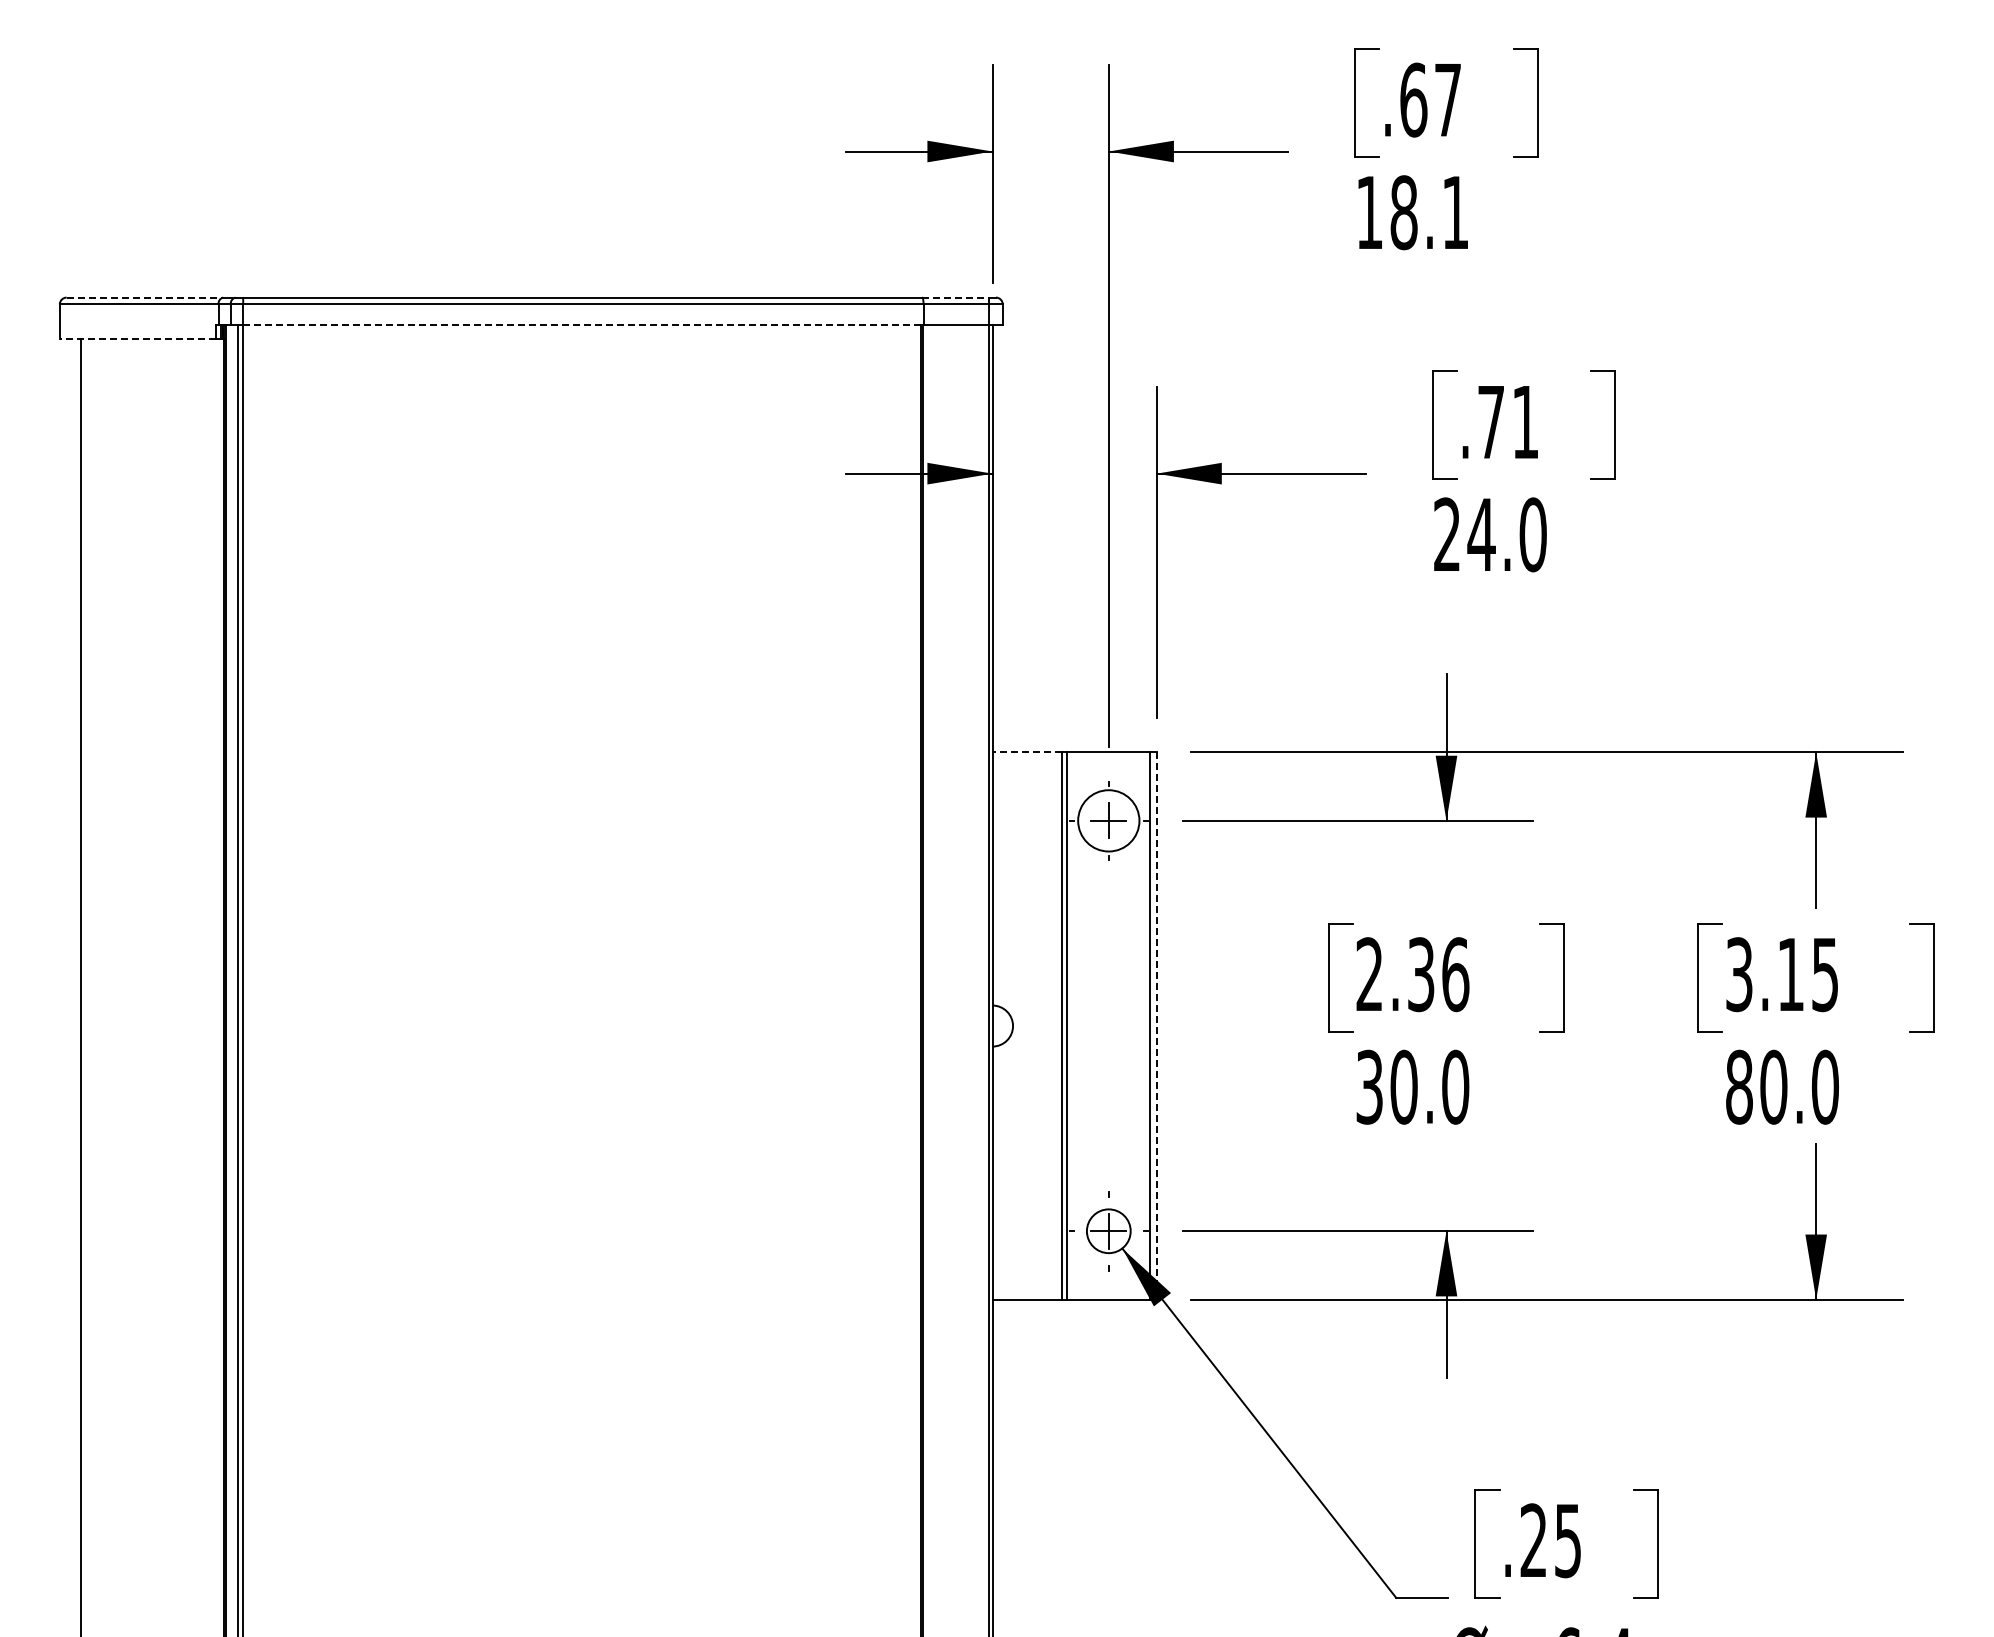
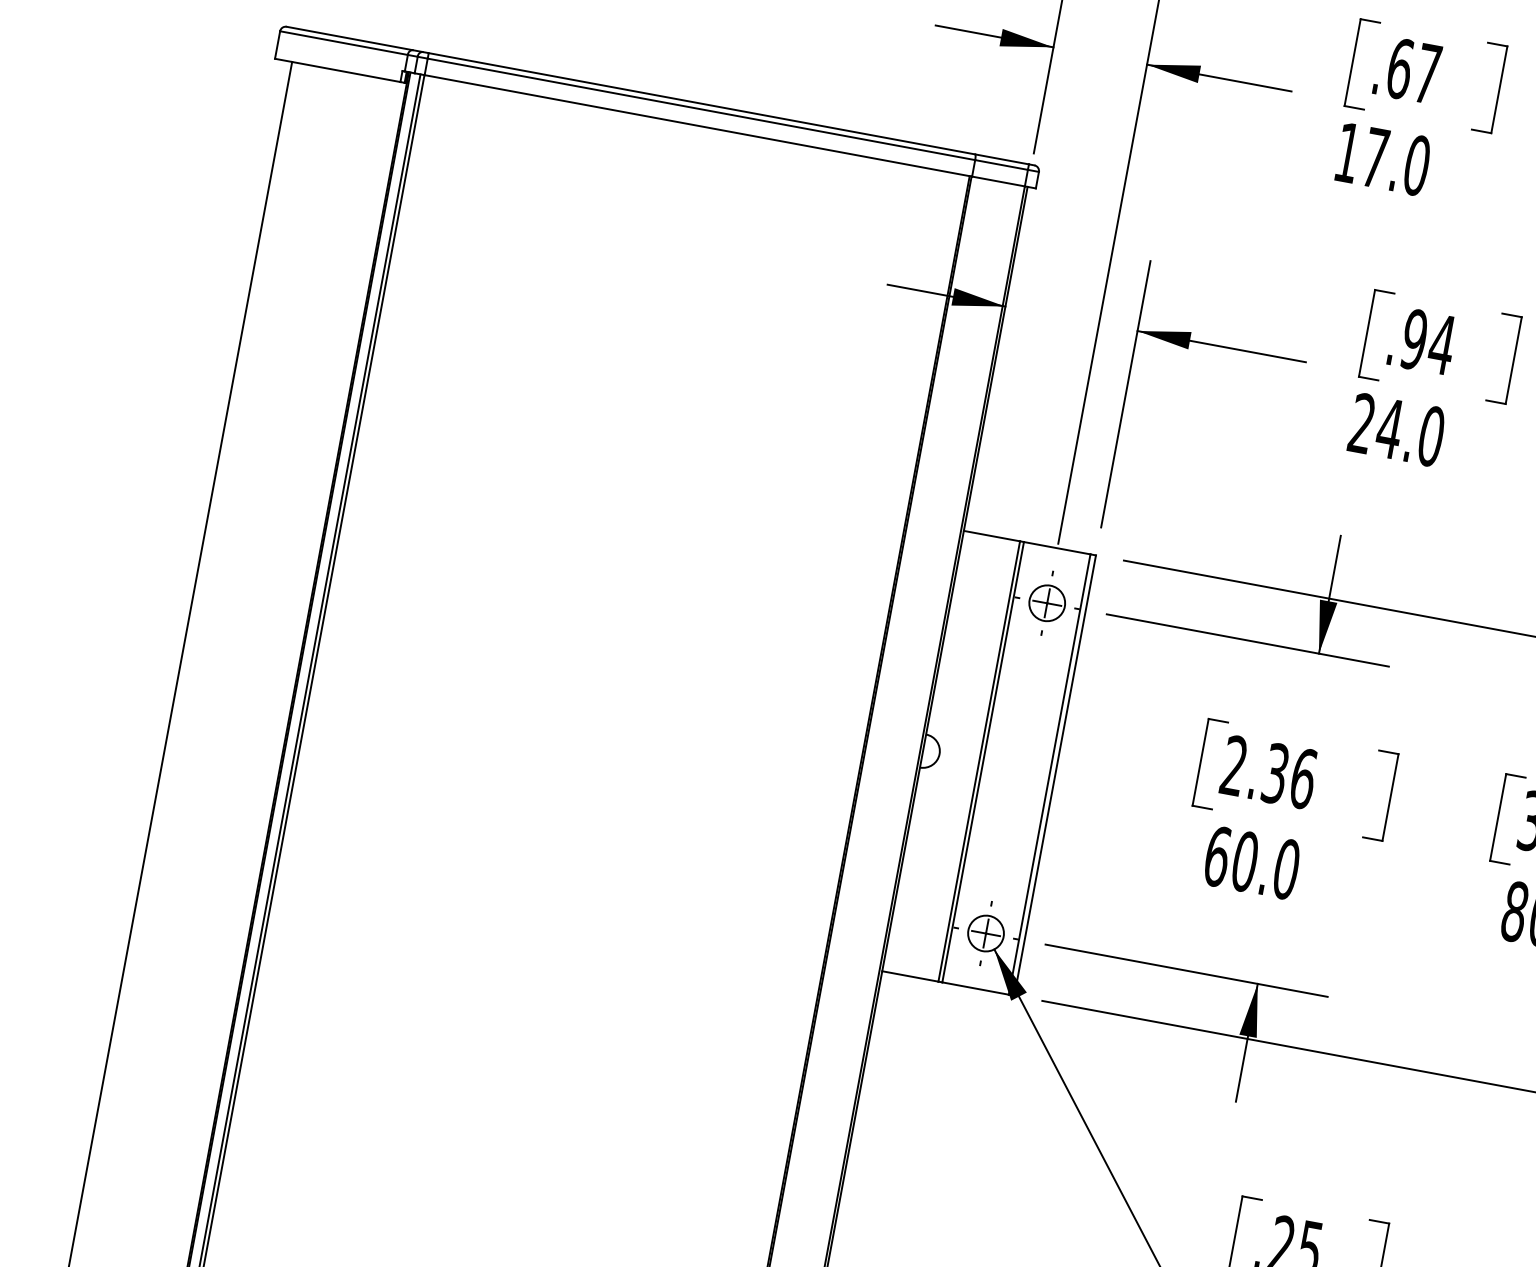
text: (1429, 212) -> (1396, 161), 18.1 -> 17.0
line: (145, 297) -> (350, 38), dashed -> solid
line: (956, 297) -> (1002, 159), dashed -> solid
line: (583, 324) -> (698, 125), dashed -> solid
line: (137, 338) -> (337, 70), dashed -> solid
text: (1508, 421) -> (1428, 341), .71 -> .94
line: (1027, 752) -> (992, 536), dashed -> solid
circle: (1108, 820) -> (1047, 602), size x0.71
line: (1156, 1026) -> (1054, 775), dashed -> solid
text: (1369, 1086) -> (1217, 855), 30.0 -> 60.0

